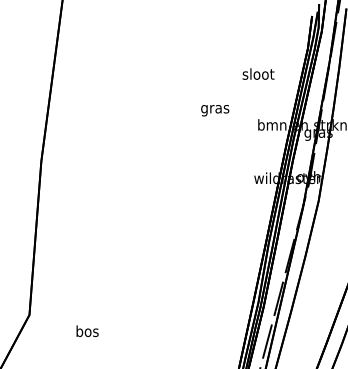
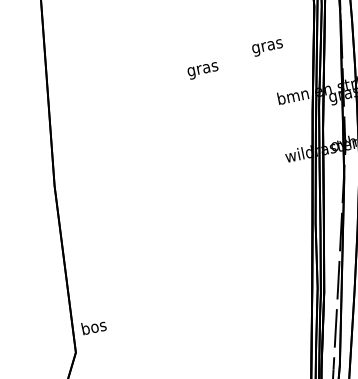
text: (258, 75) -> (267, 46), sloot -> gras
text: (215, 110) -> (203, 70), moved
text: (87, 331) -> (94, 327), moved

